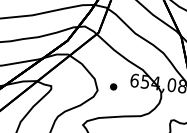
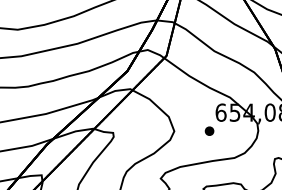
part: (113, 86) -> (209, 130), moved

